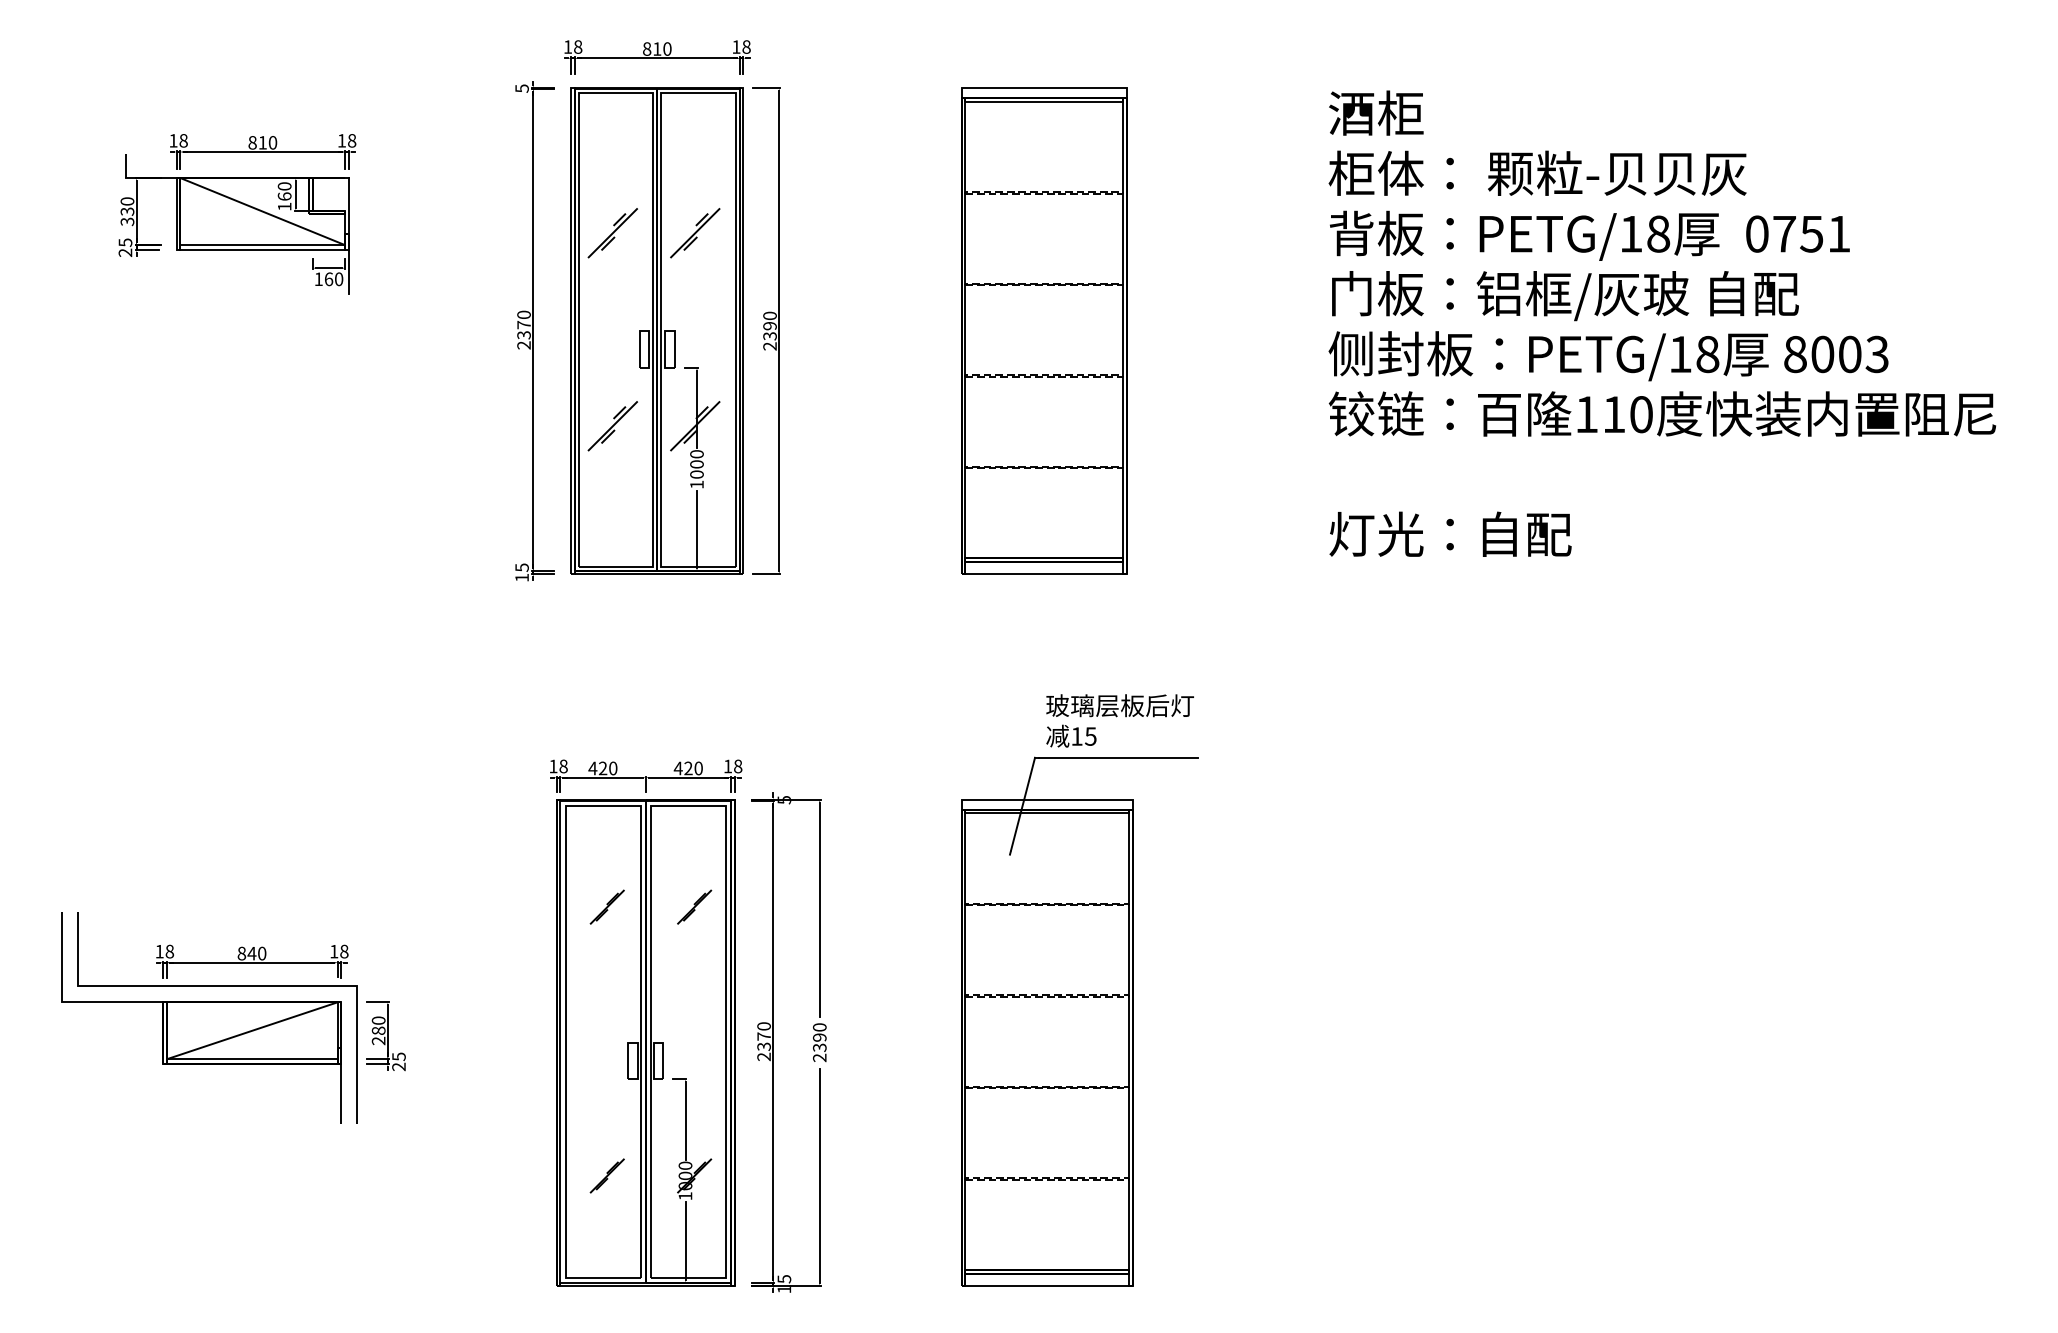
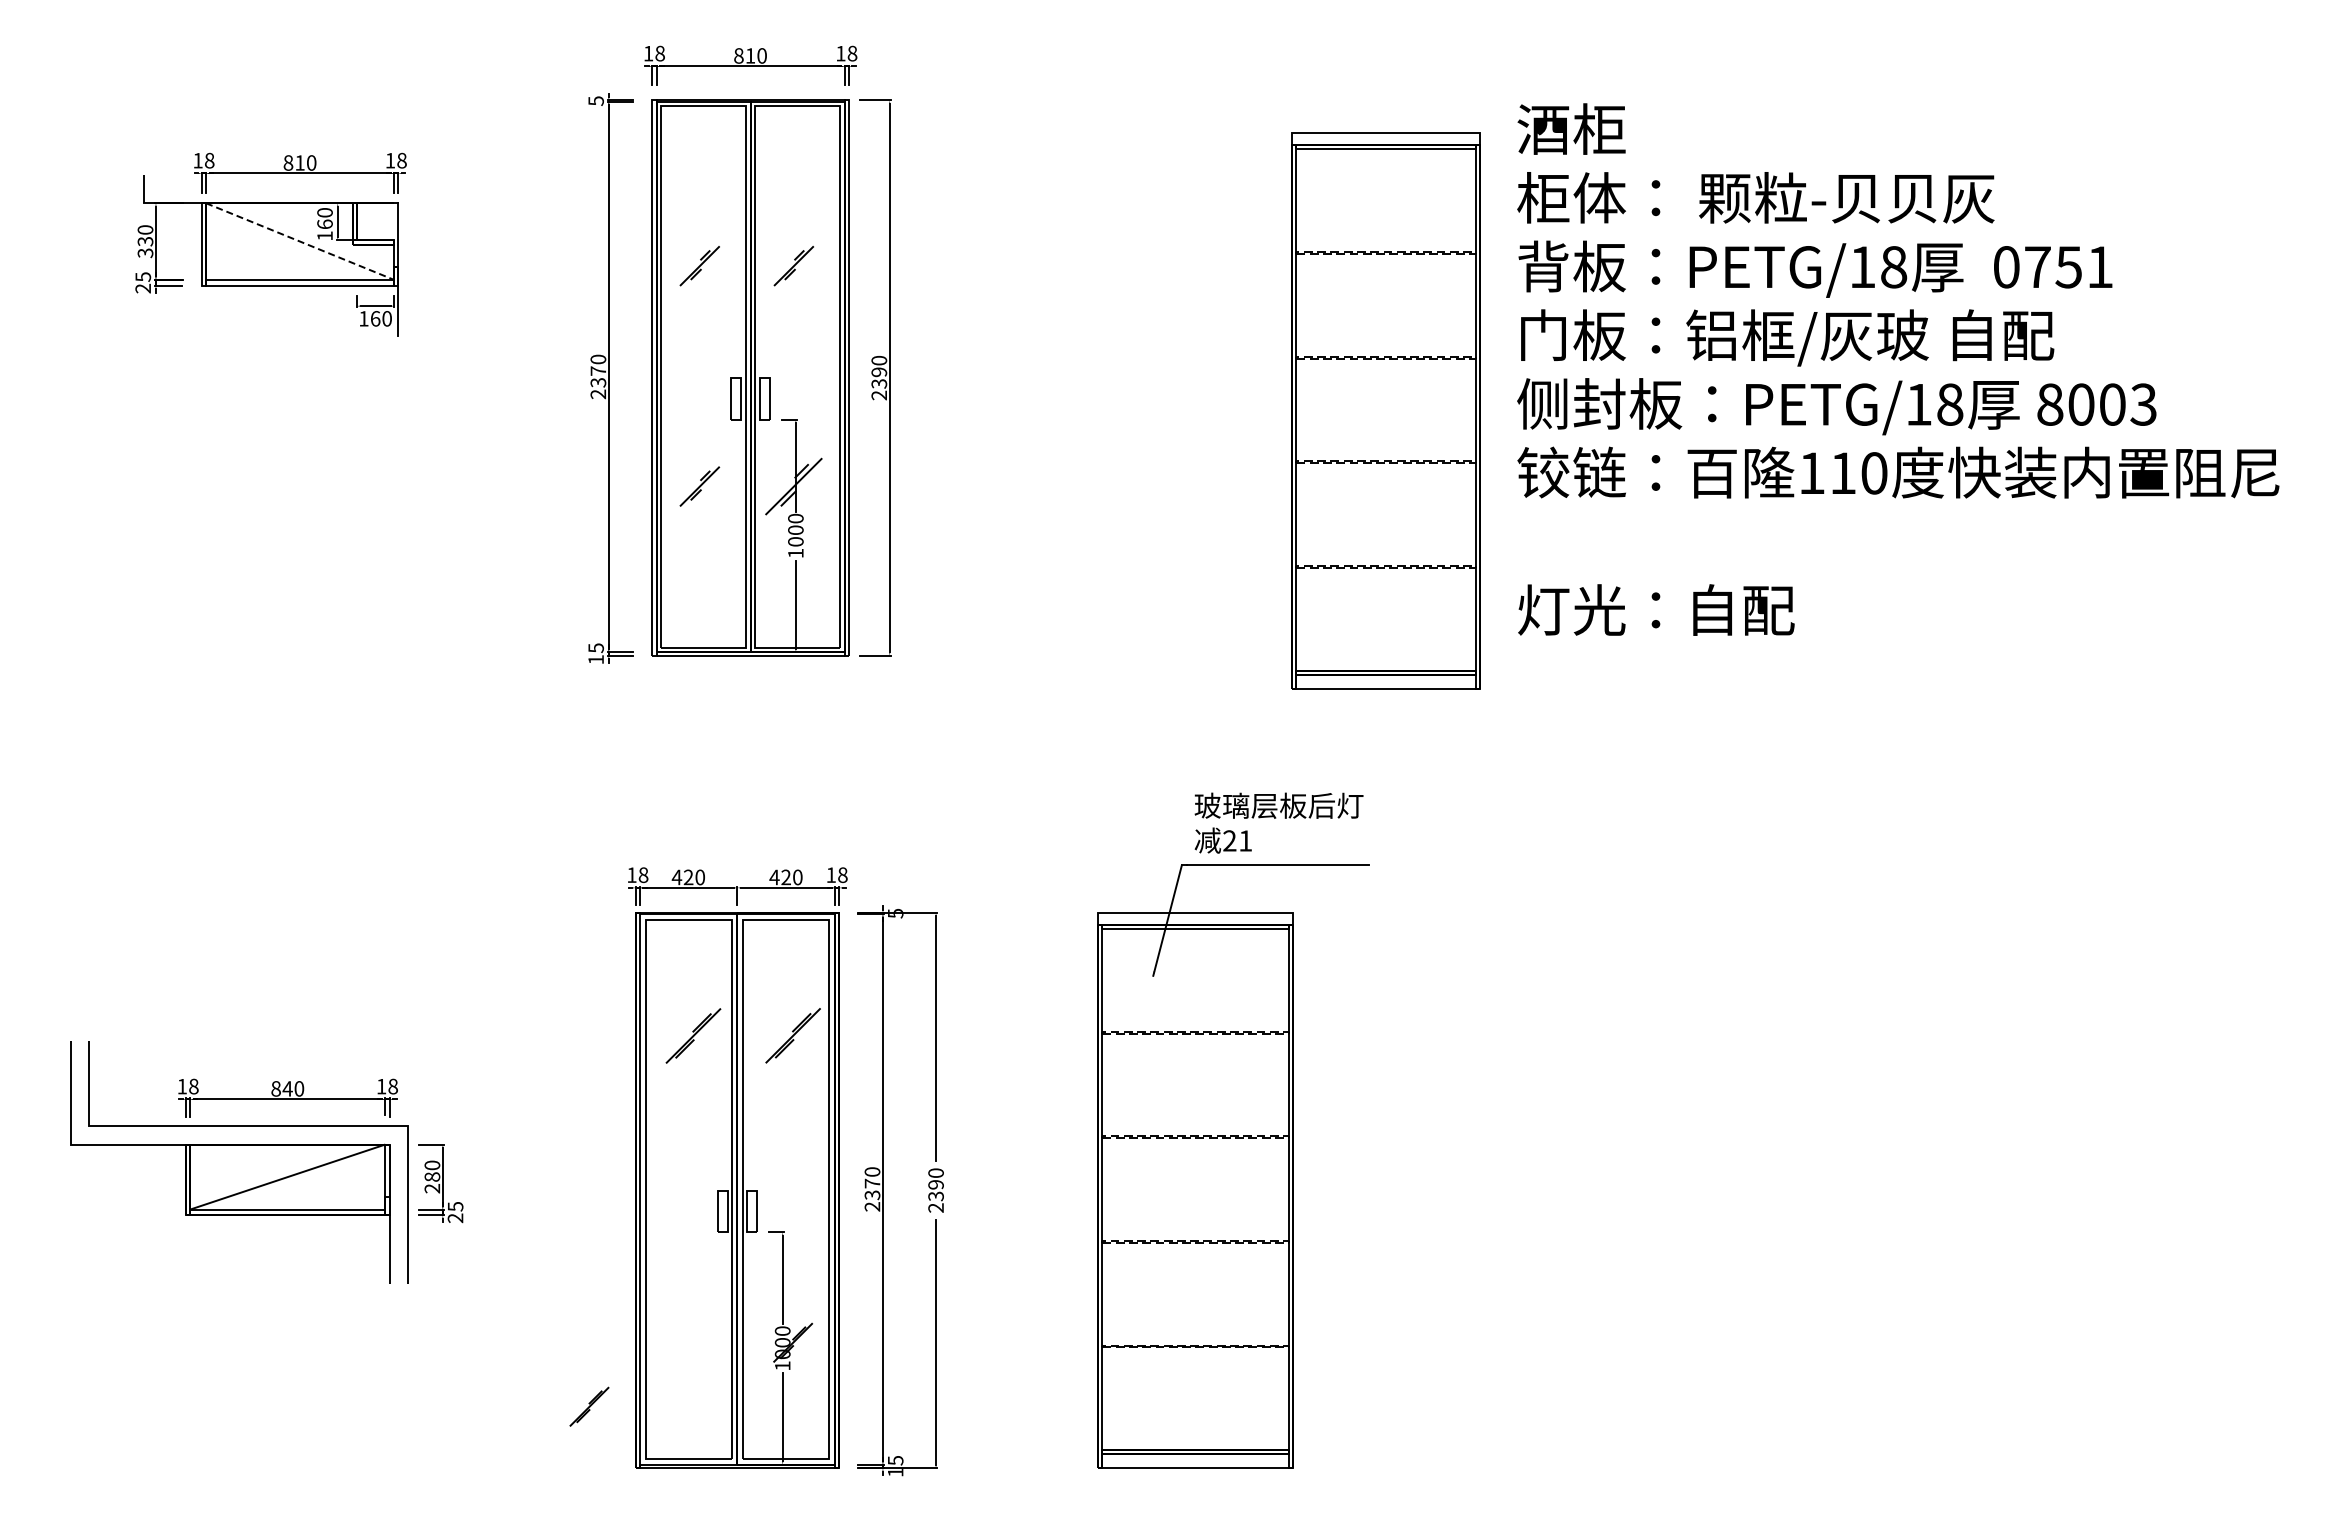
line: (263, 211) -> (300, 241), solid -> dashed
part: (612, 232) -> (699, 265), size x0.7
part: (694, 232) -> (793, 265), size x0.7
part: (1043, 330) -> (1385, 410), moved
part: (612, 426) -> (699, 486), size x0.7
text: (1083, 736) -> (1237, 840), 15 -> 21
part: (607, 906) -> (693, 1035), size x1.4
part: (694, 906) -> (792, 1035), size x1.4
part: (607, 1175) -> (589, 1406), moved

